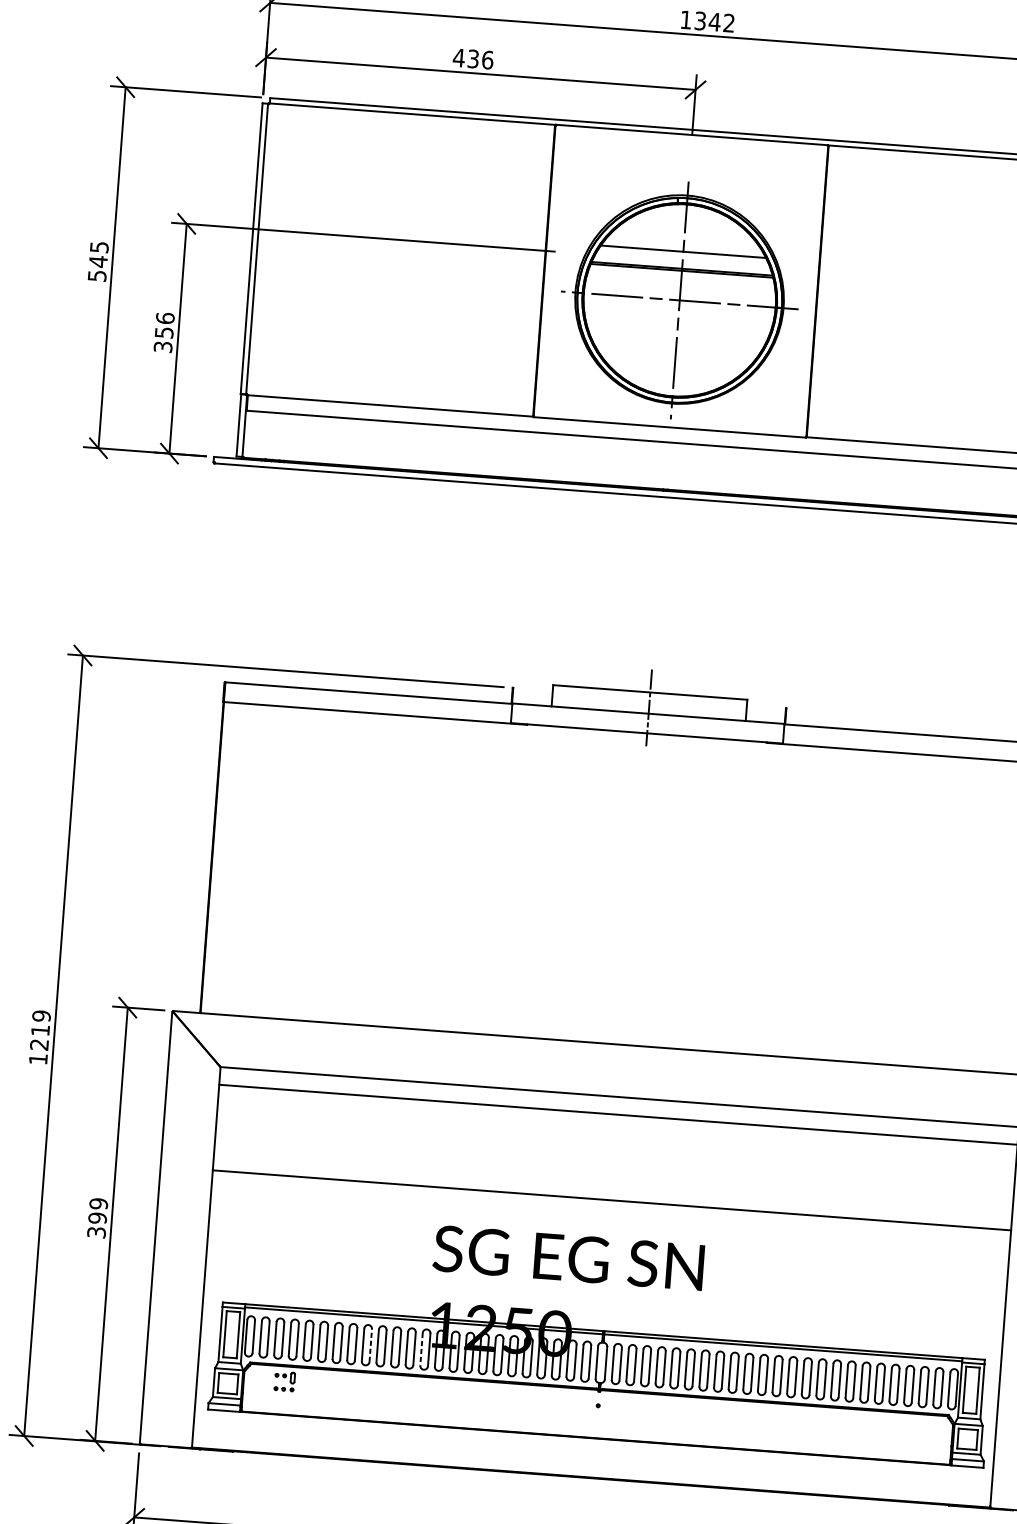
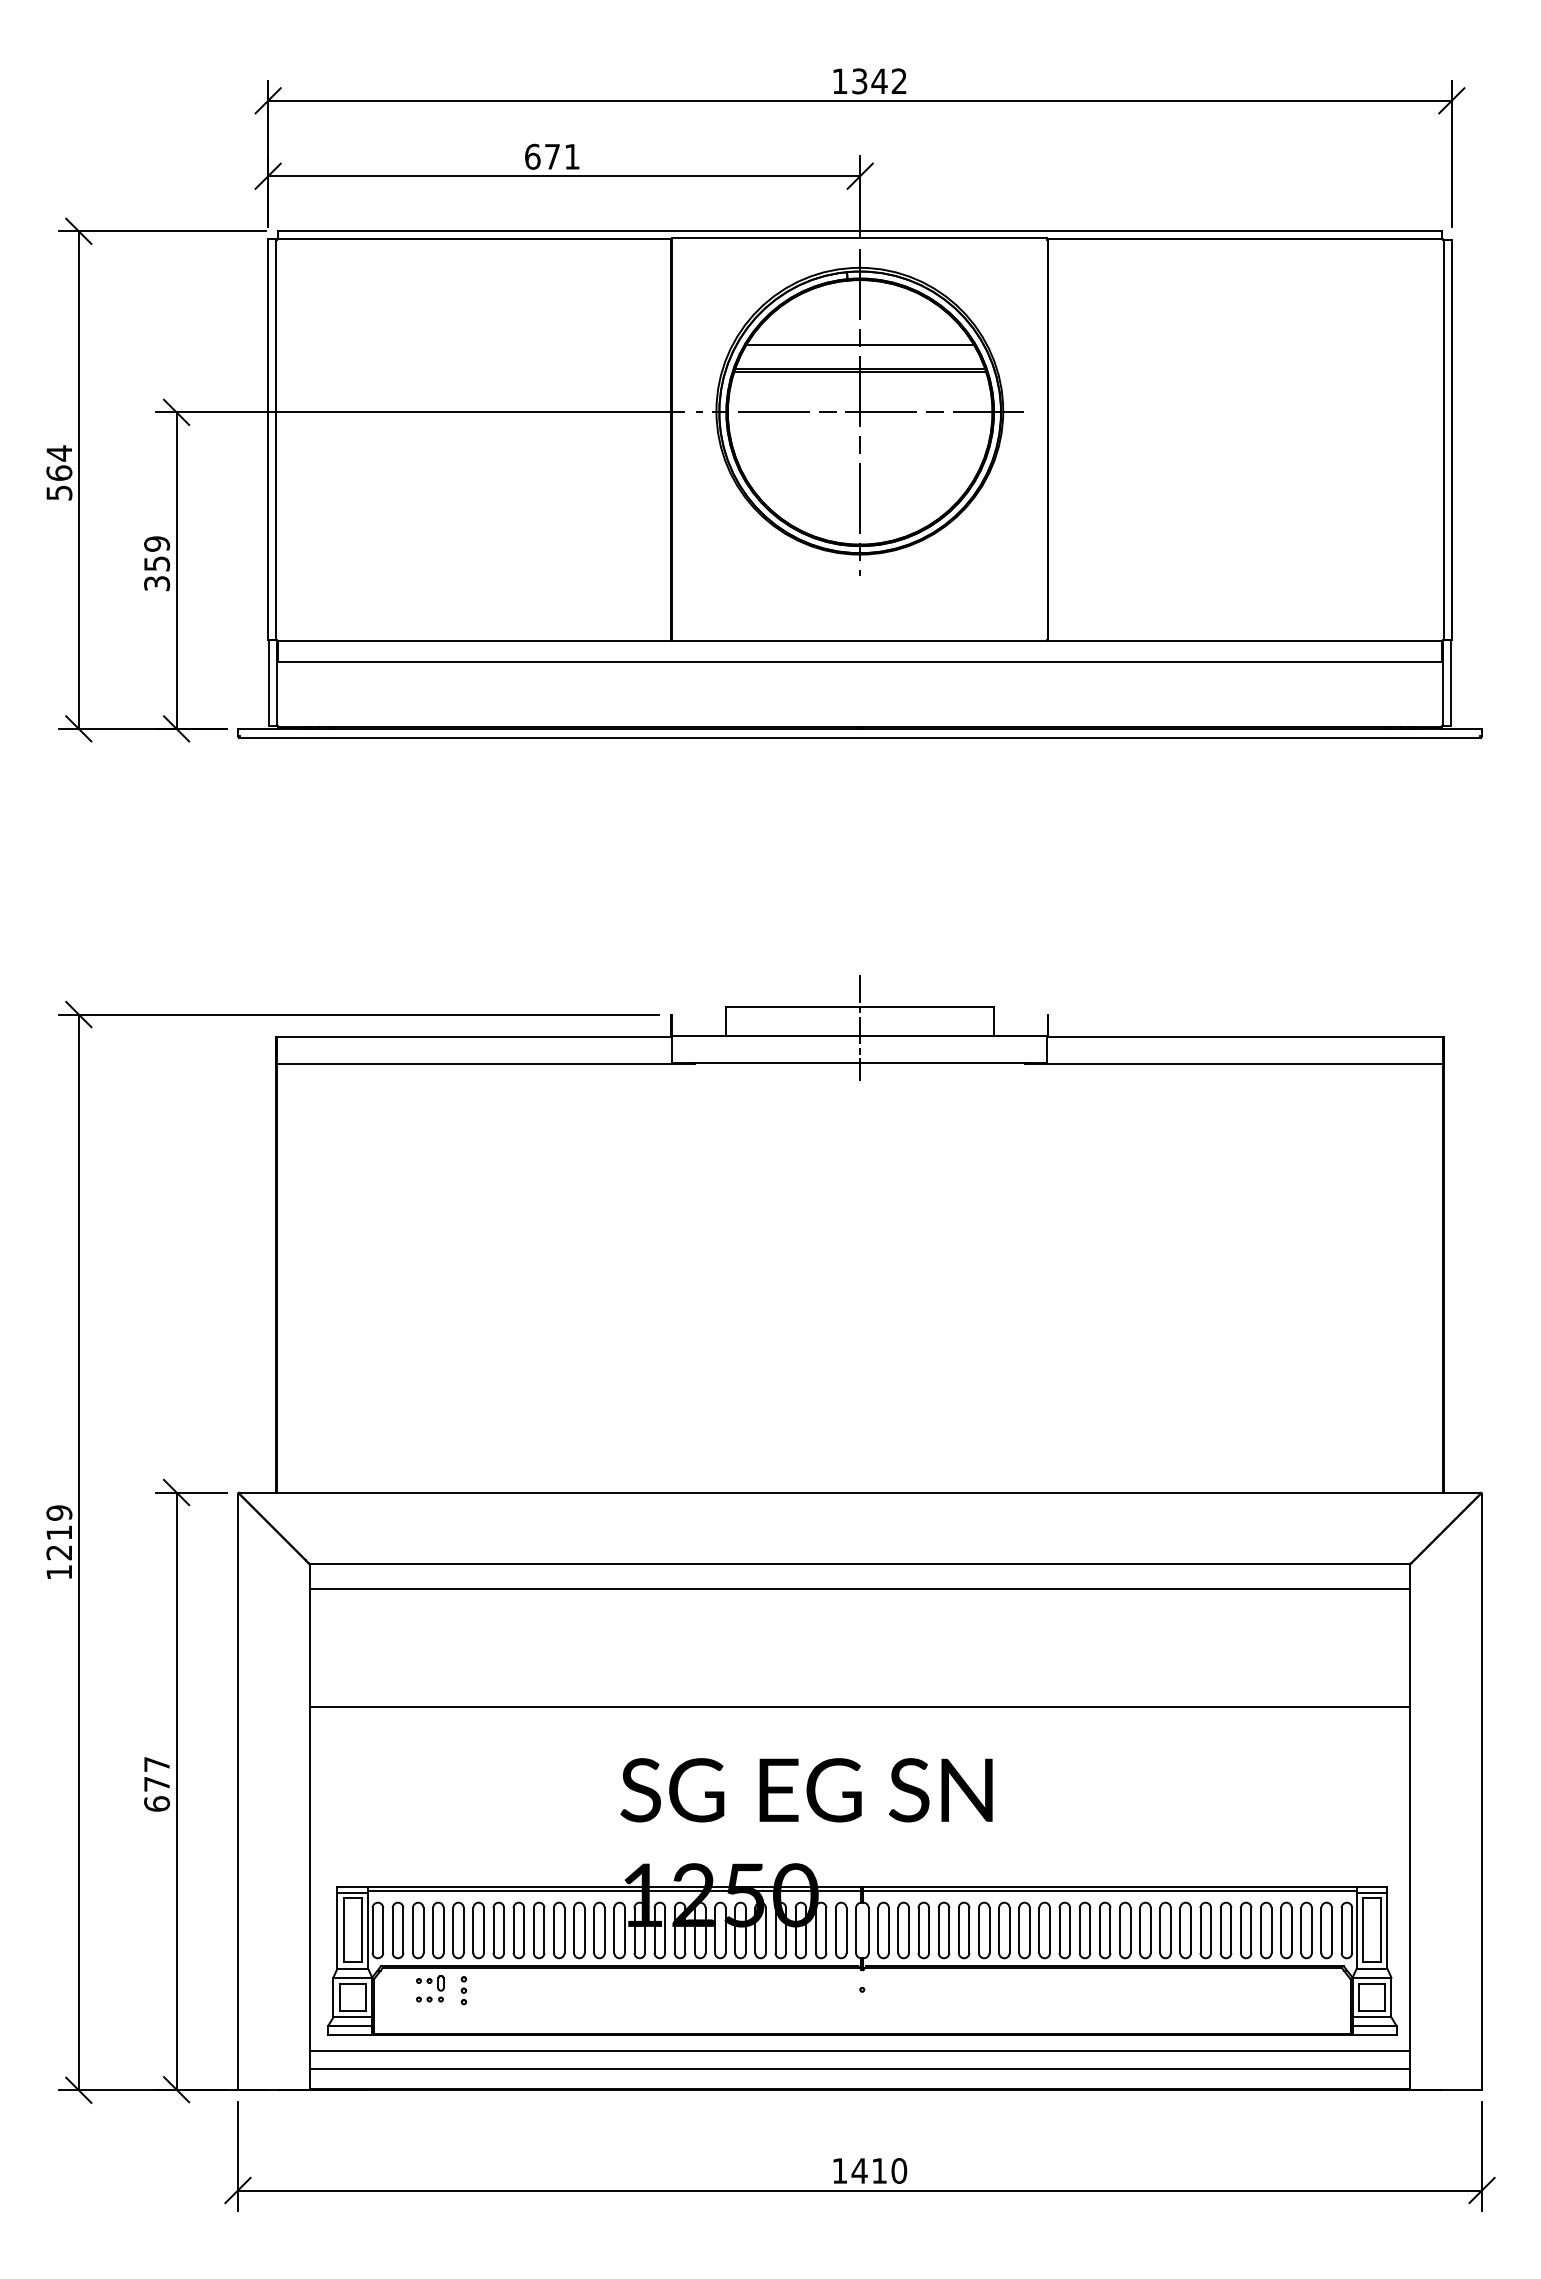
text: (473, 58) -> (552, 156), 436 -> 671
text: (98, 254) -> (59, 463), 545 -> 564
part: (679, 300) -> (859, 412), moved
text: (165, 318) -> (157, 543), 356 -> 359
text: (98, 1217) -> (157, 1783), 399 -> 677
line: (370, 1344) -> (544, 1929), dashed -> solid
line: (421, 1349) -> (614, 1930), dashed -> solid
part: (308, 1384) -> (463, 1990), added
line: (592, 1450) -> (859, 2051), added
line: (591, 1463) -> (859, 2069), added

